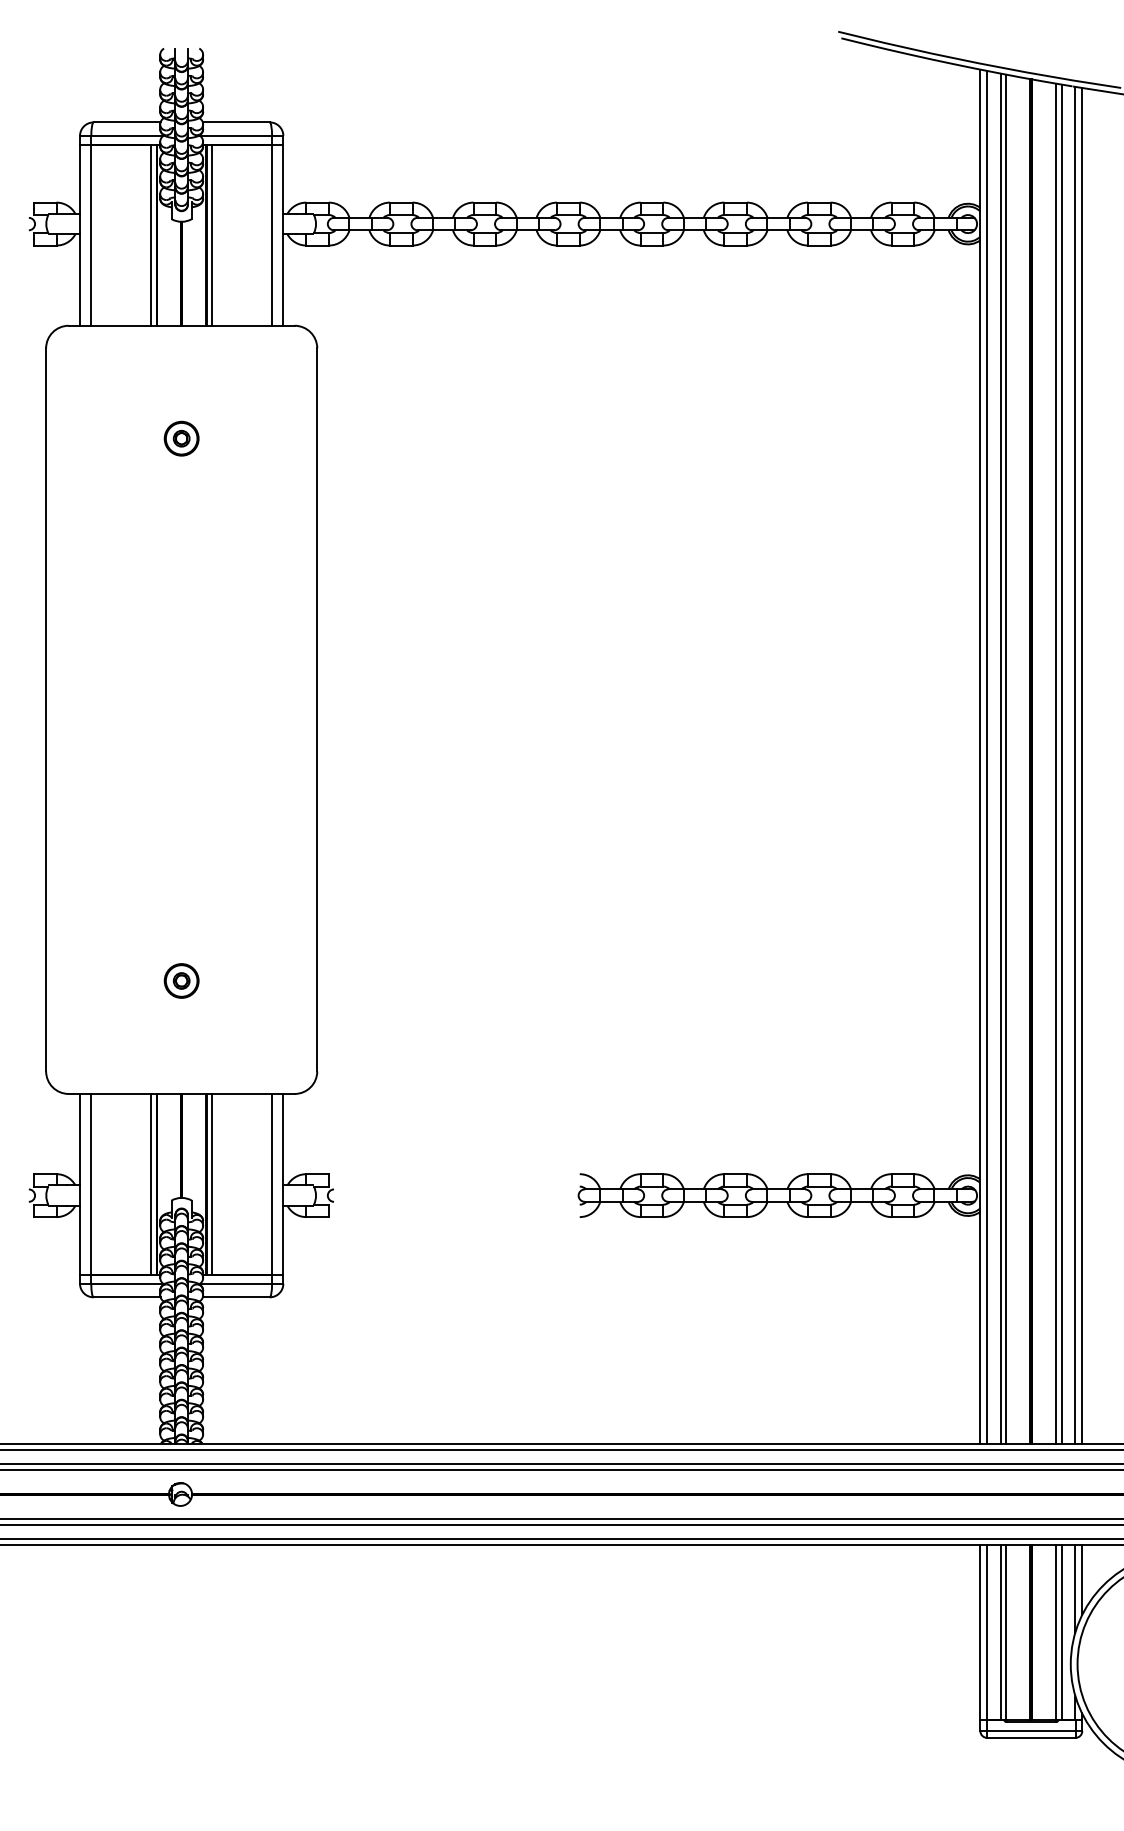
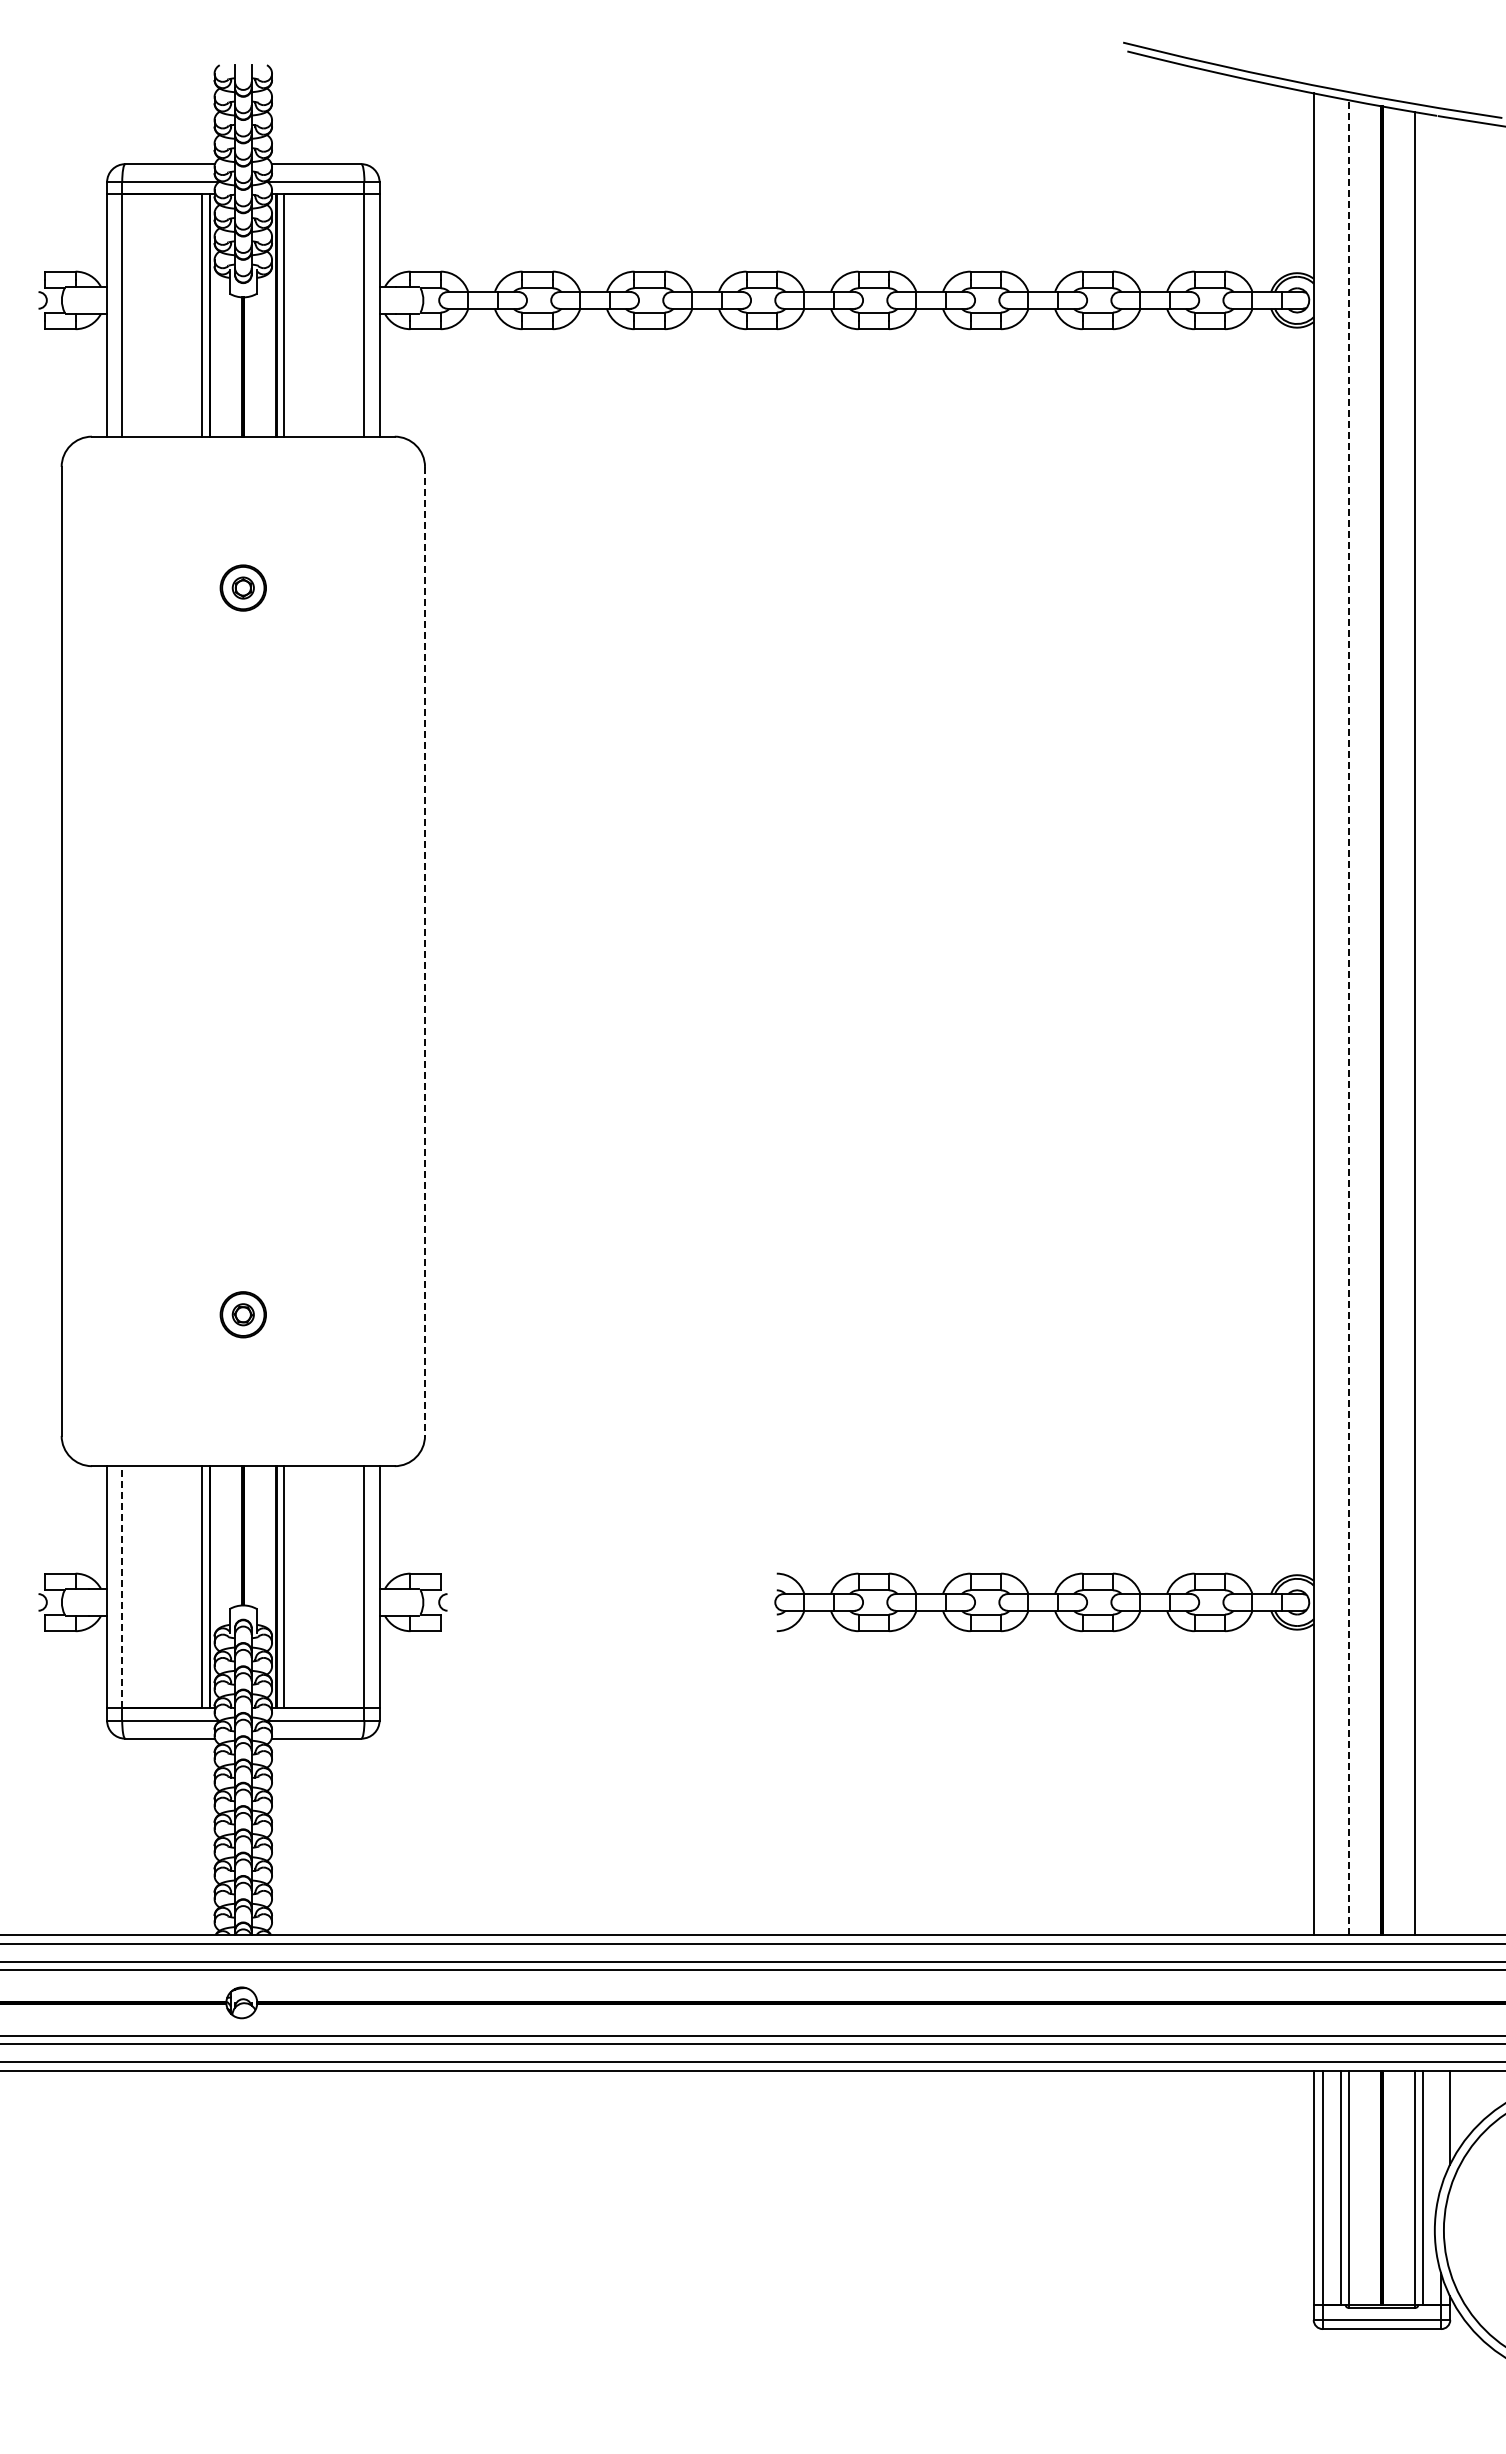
line: (317, 709) -> (425, 951), solid -> dashed
line: (986, 756) -> (1322, 1014), removed
line: (1000, 758) -> (1340, 1016), removed
line: (1006, 758) -> (1348, 1016), solid -> dashed
line: (1061, 763) -> (1422, 1023), removed
line: (1075, 765) -> (1440, 1025), removed
line: (1081, 765) -> (1449, 1026), removed
line: (91, 1183) -> (122, 1586), solid -> dashed
line: (1075, 1588) -> (1440, 2129), removed

